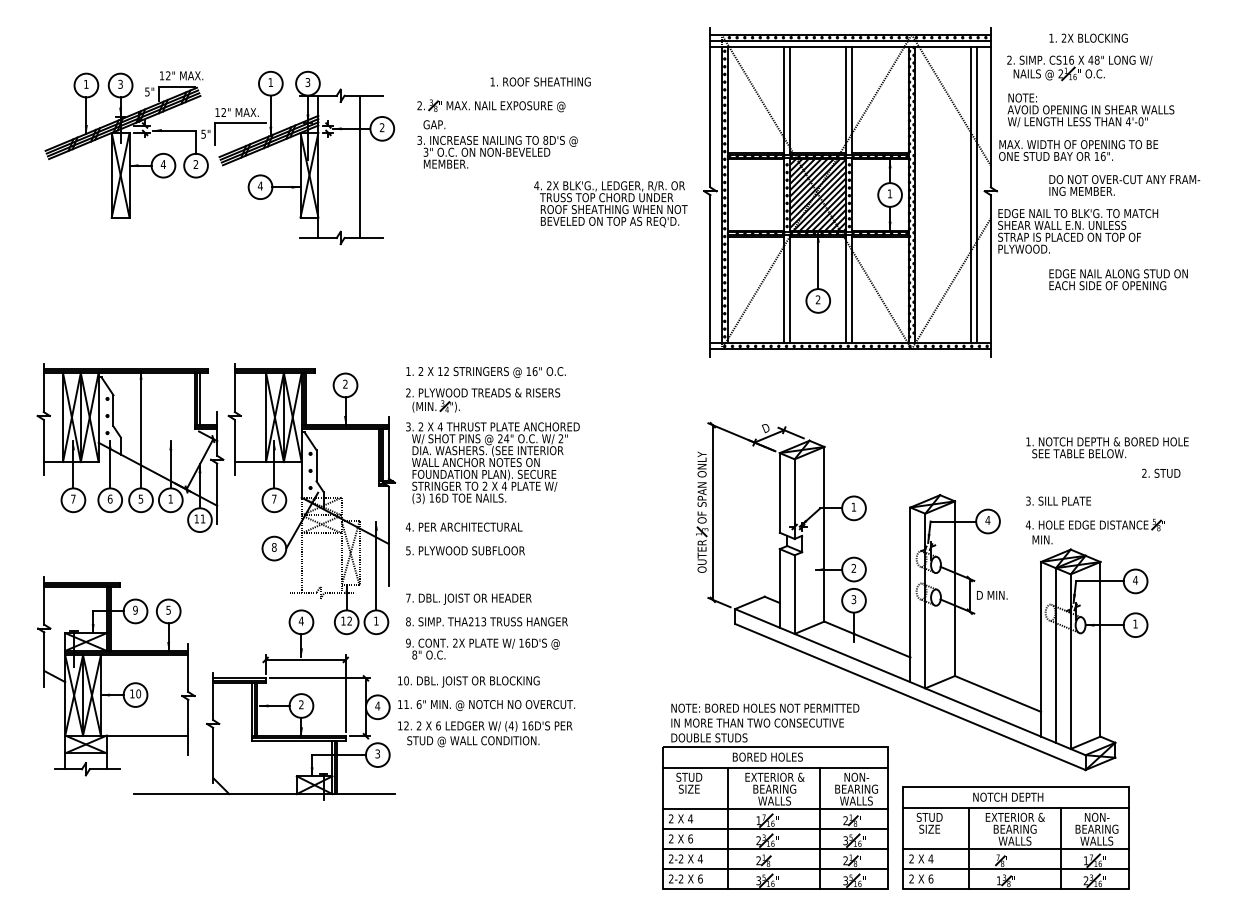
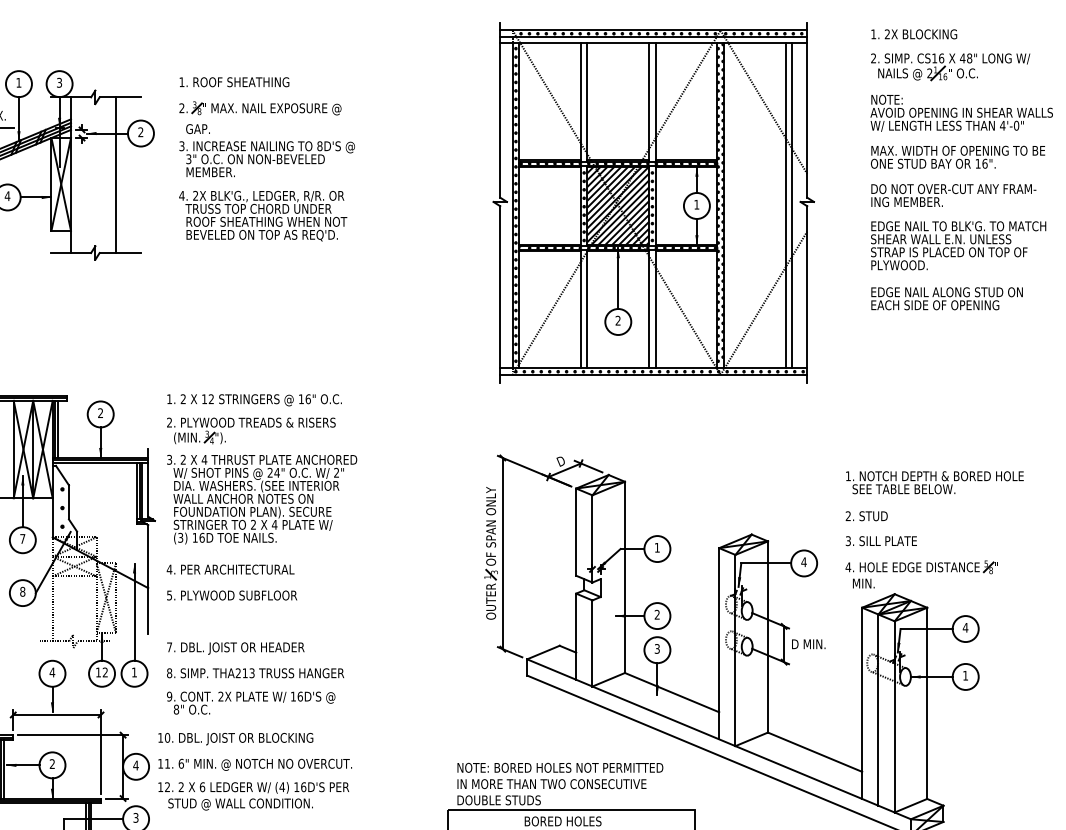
part: (1079, 68) -> (950, 67), moved
text: (540, 81) -> (234, 81), moved
text: (1090, 110) -> (961, 113), moved
text: (1078, 150) -> (957, 157), moved
text: (610, 204) -> (262, 216), moved
text: (1078, 231) -> (959, 245), moved
text: (1161, 472) -> (867, 515), moved

